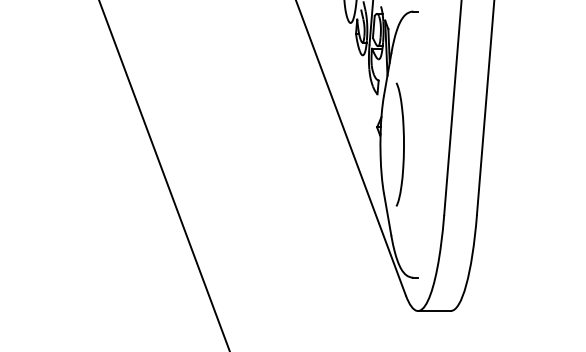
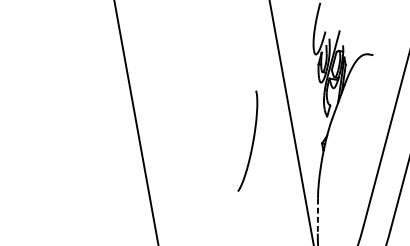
curve: (403, 144) -> (252, 142), moved
line: (387, 215) -> (317, 216), solid -> dashed

